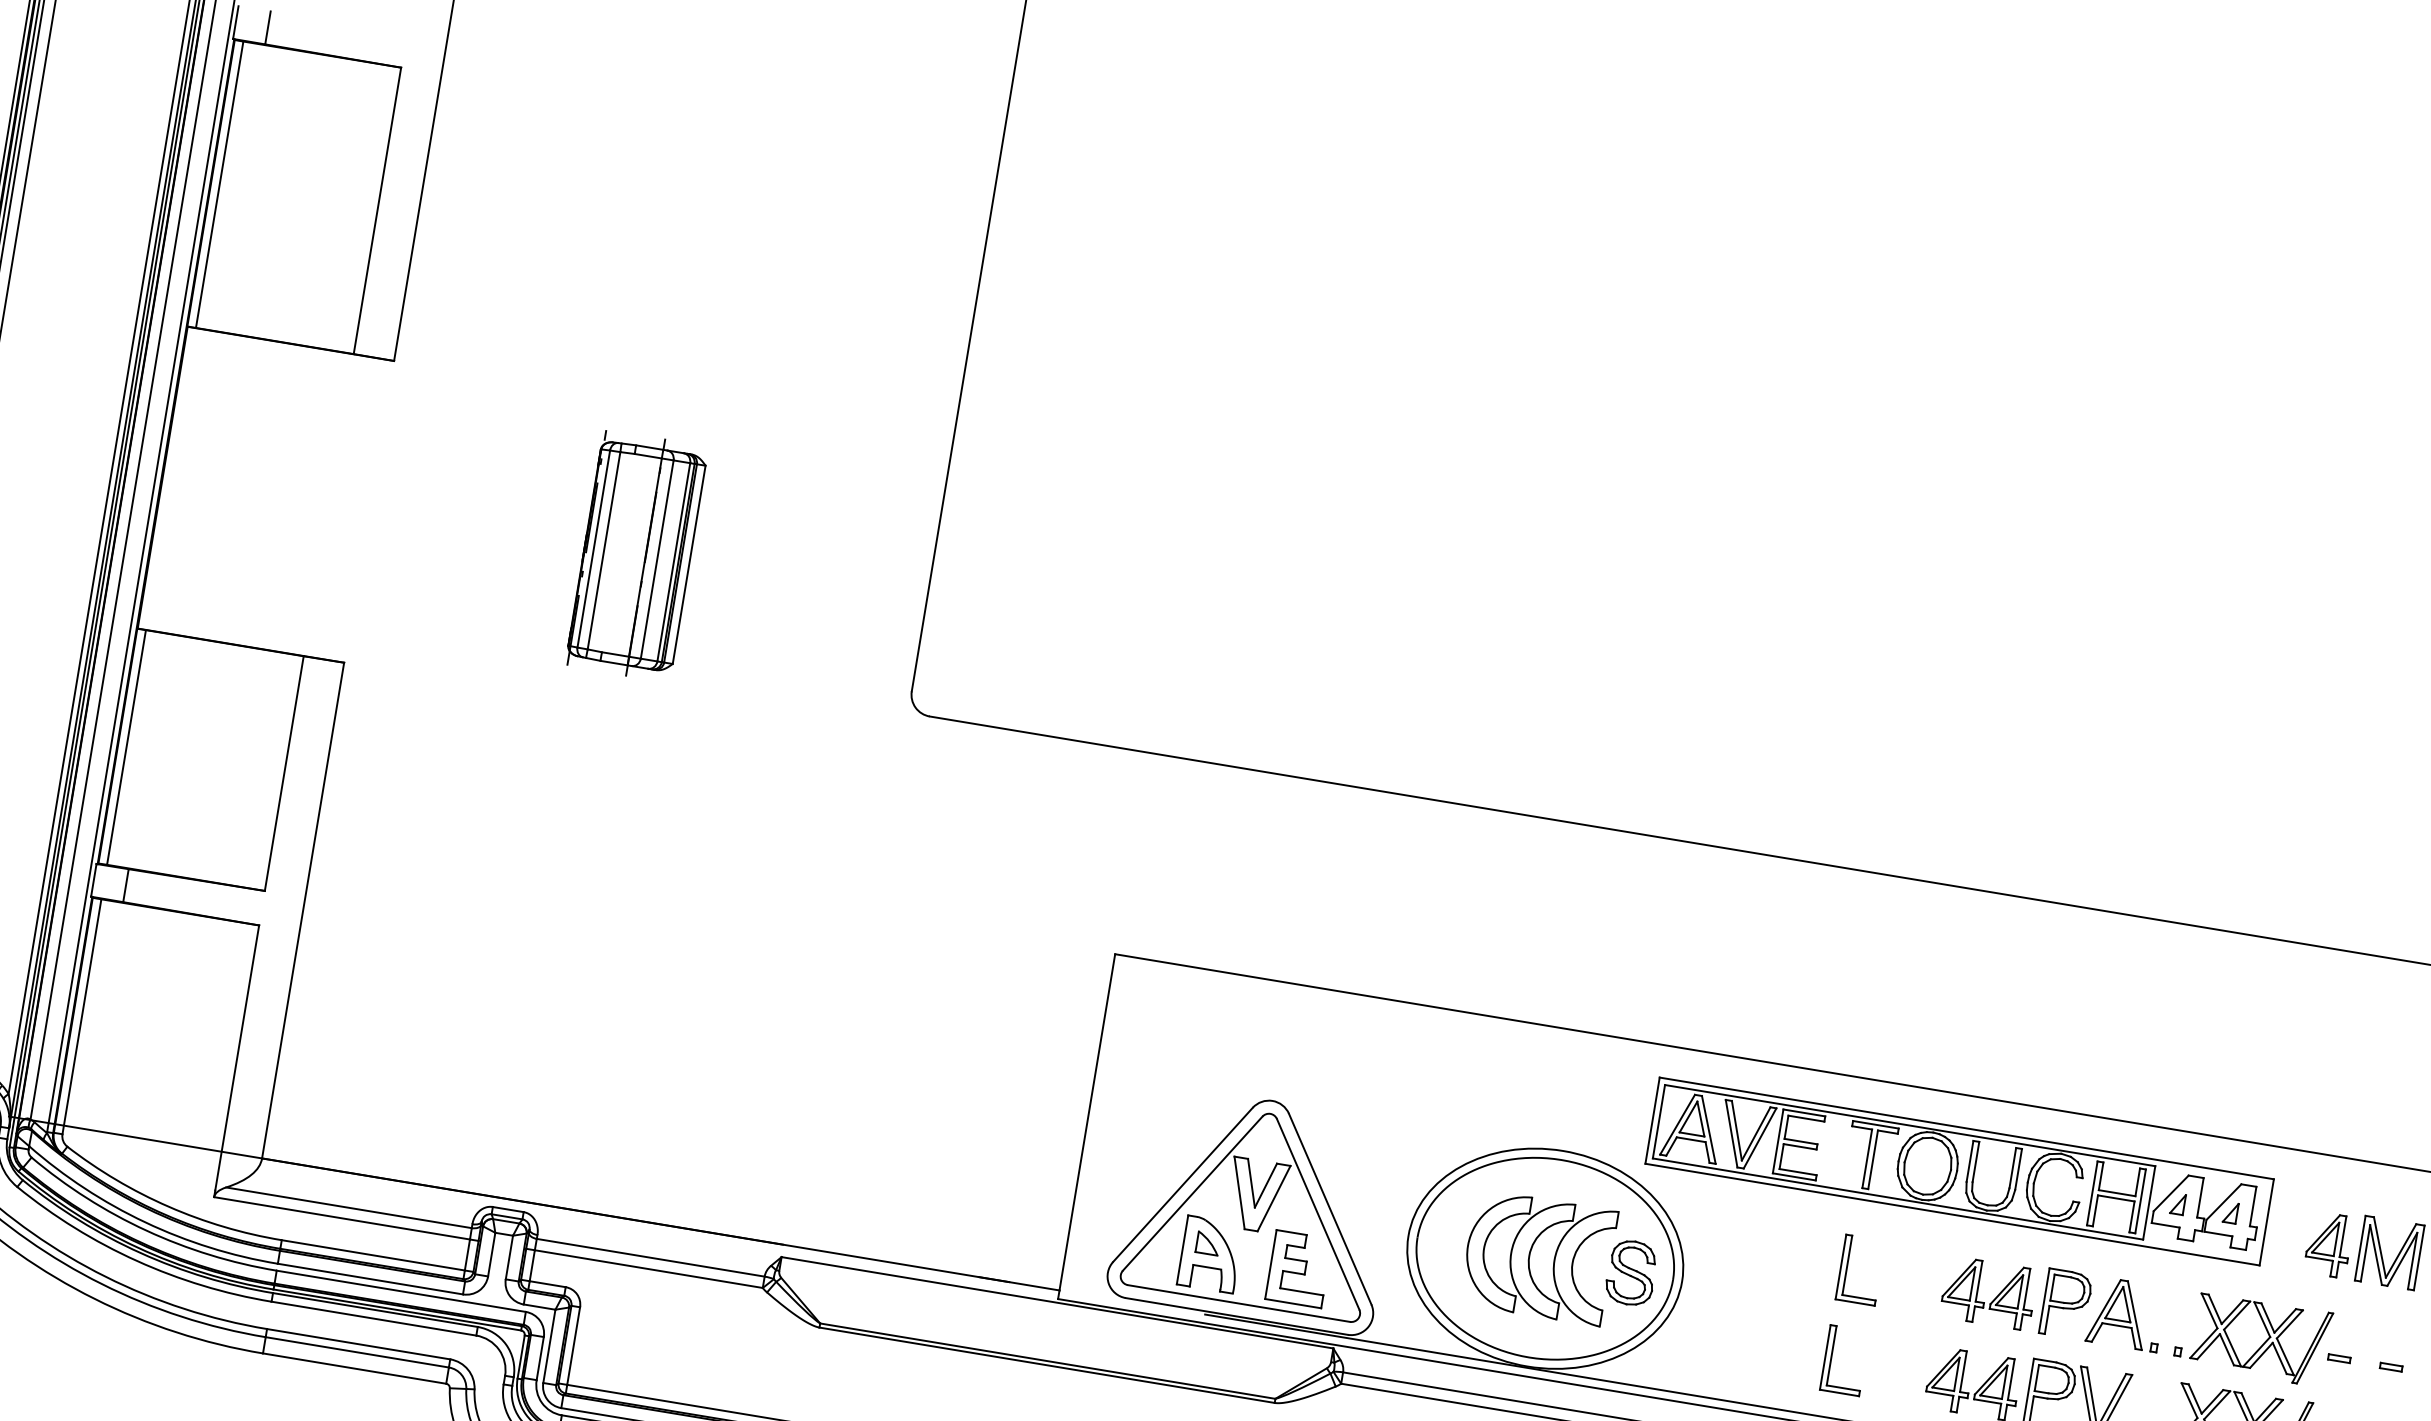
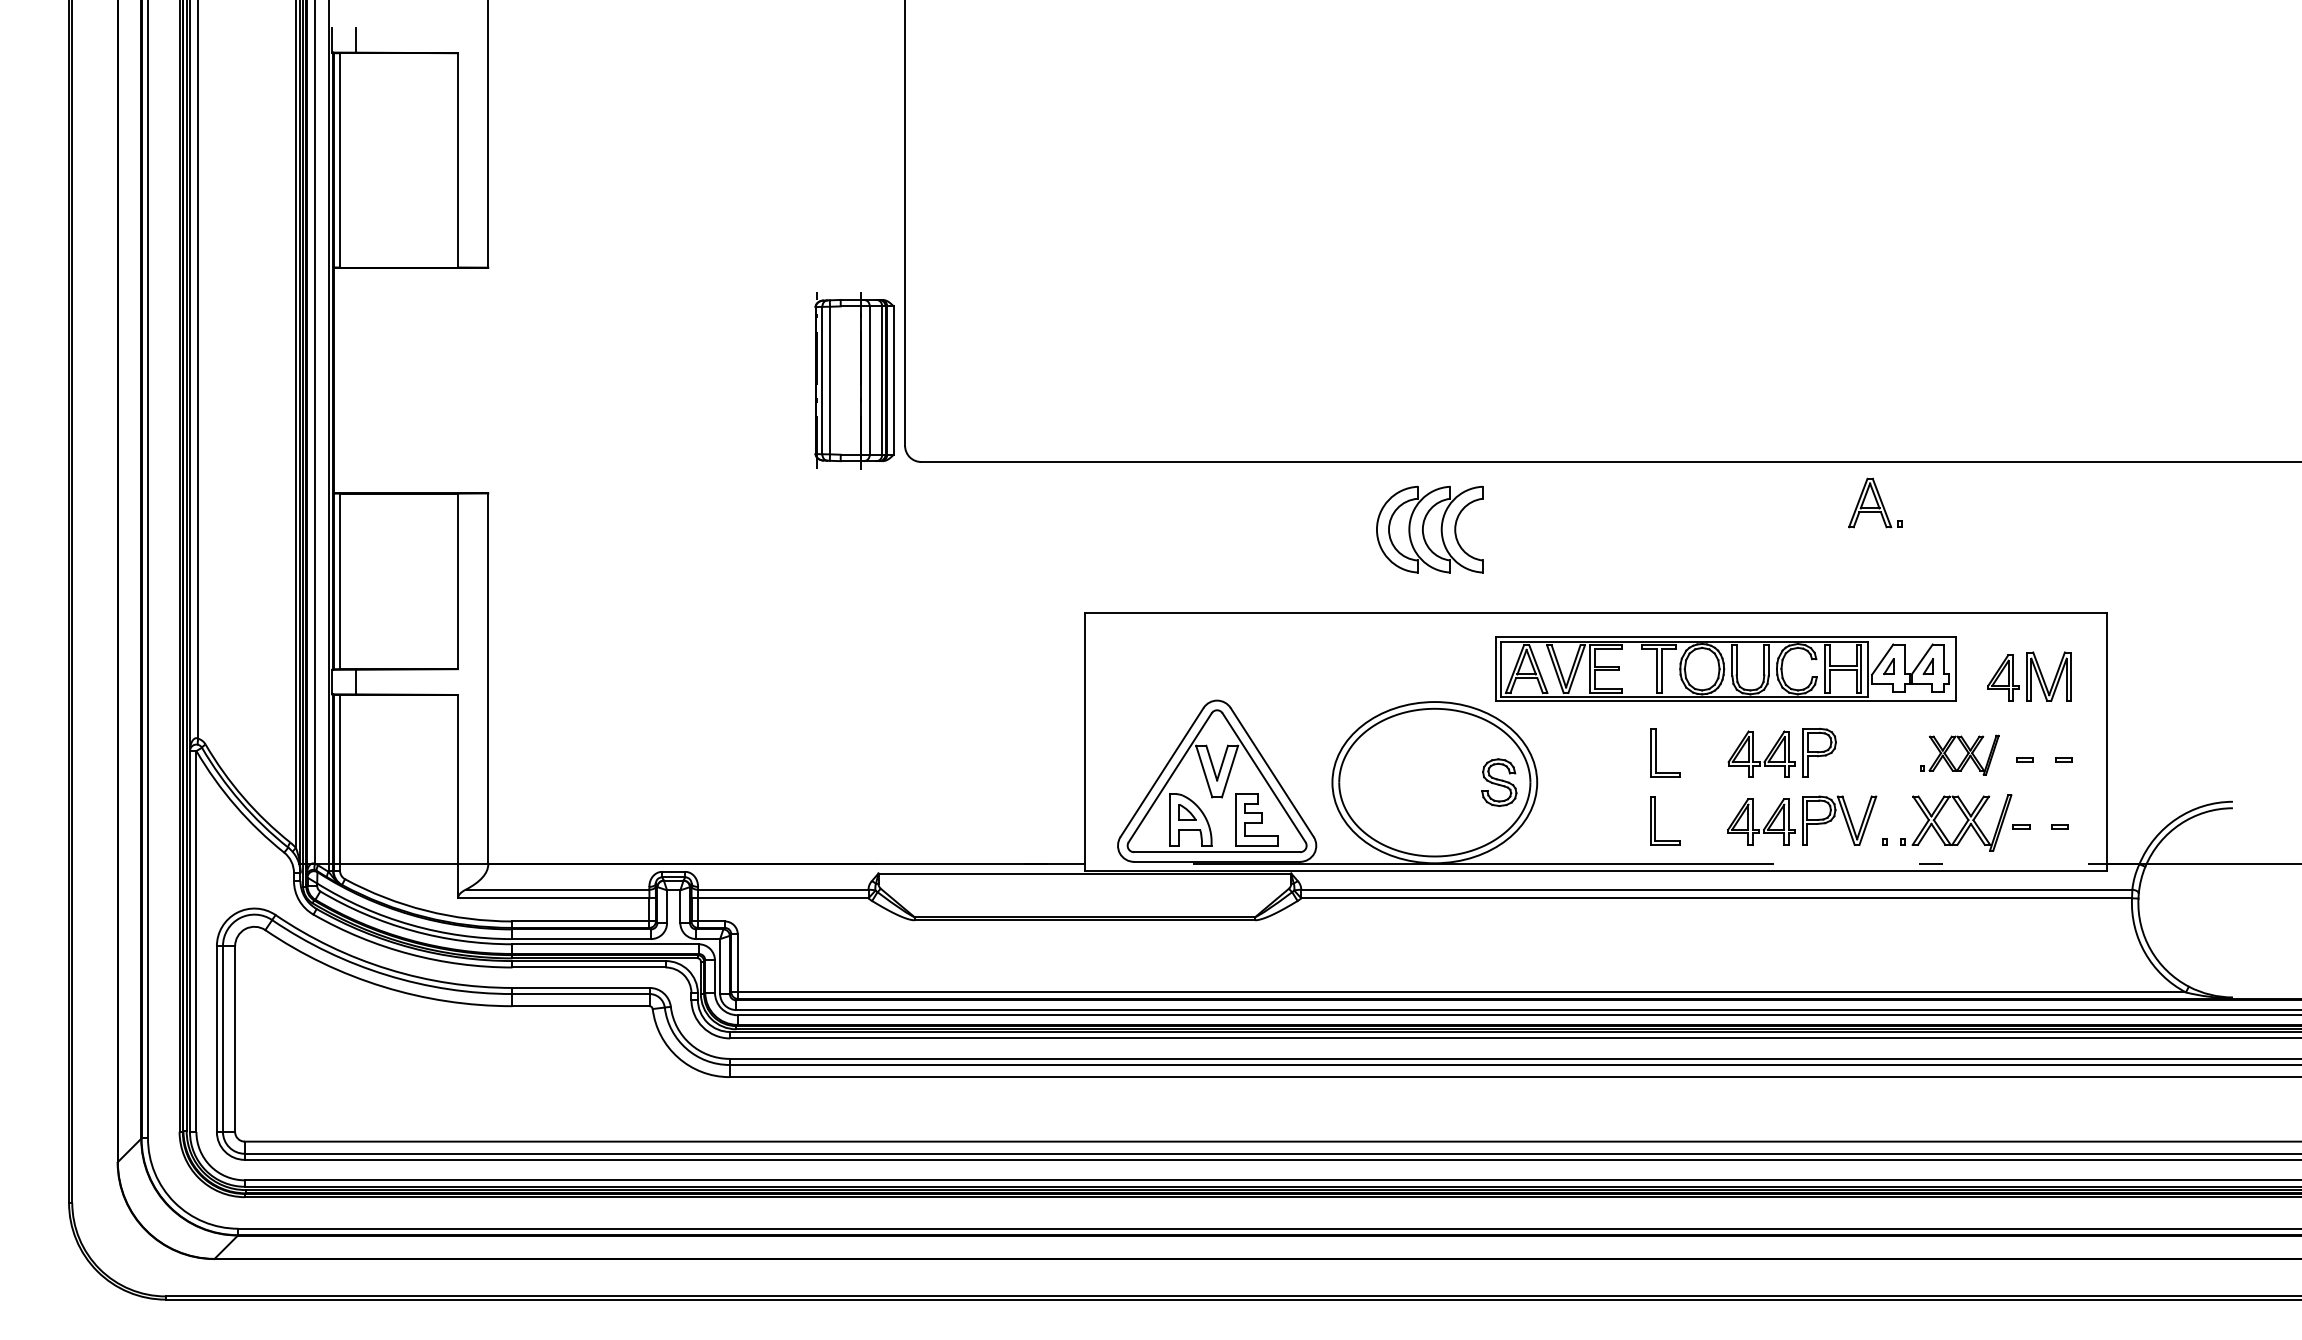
part: (636, 556) -> (854, 380), moved
part: (1538, 1257) -> (1429, 529), moved
part: (2126, 1313) -> (1875, 502), moved
part: (2254, 1337) -> (1960, 754), size x0.7

